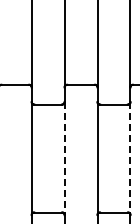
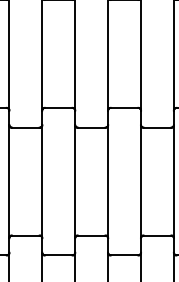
line: (65, 158) -> (108, 181), dashed -> solid
line: (130, 158) -> (173, 181), dashed -> solid

